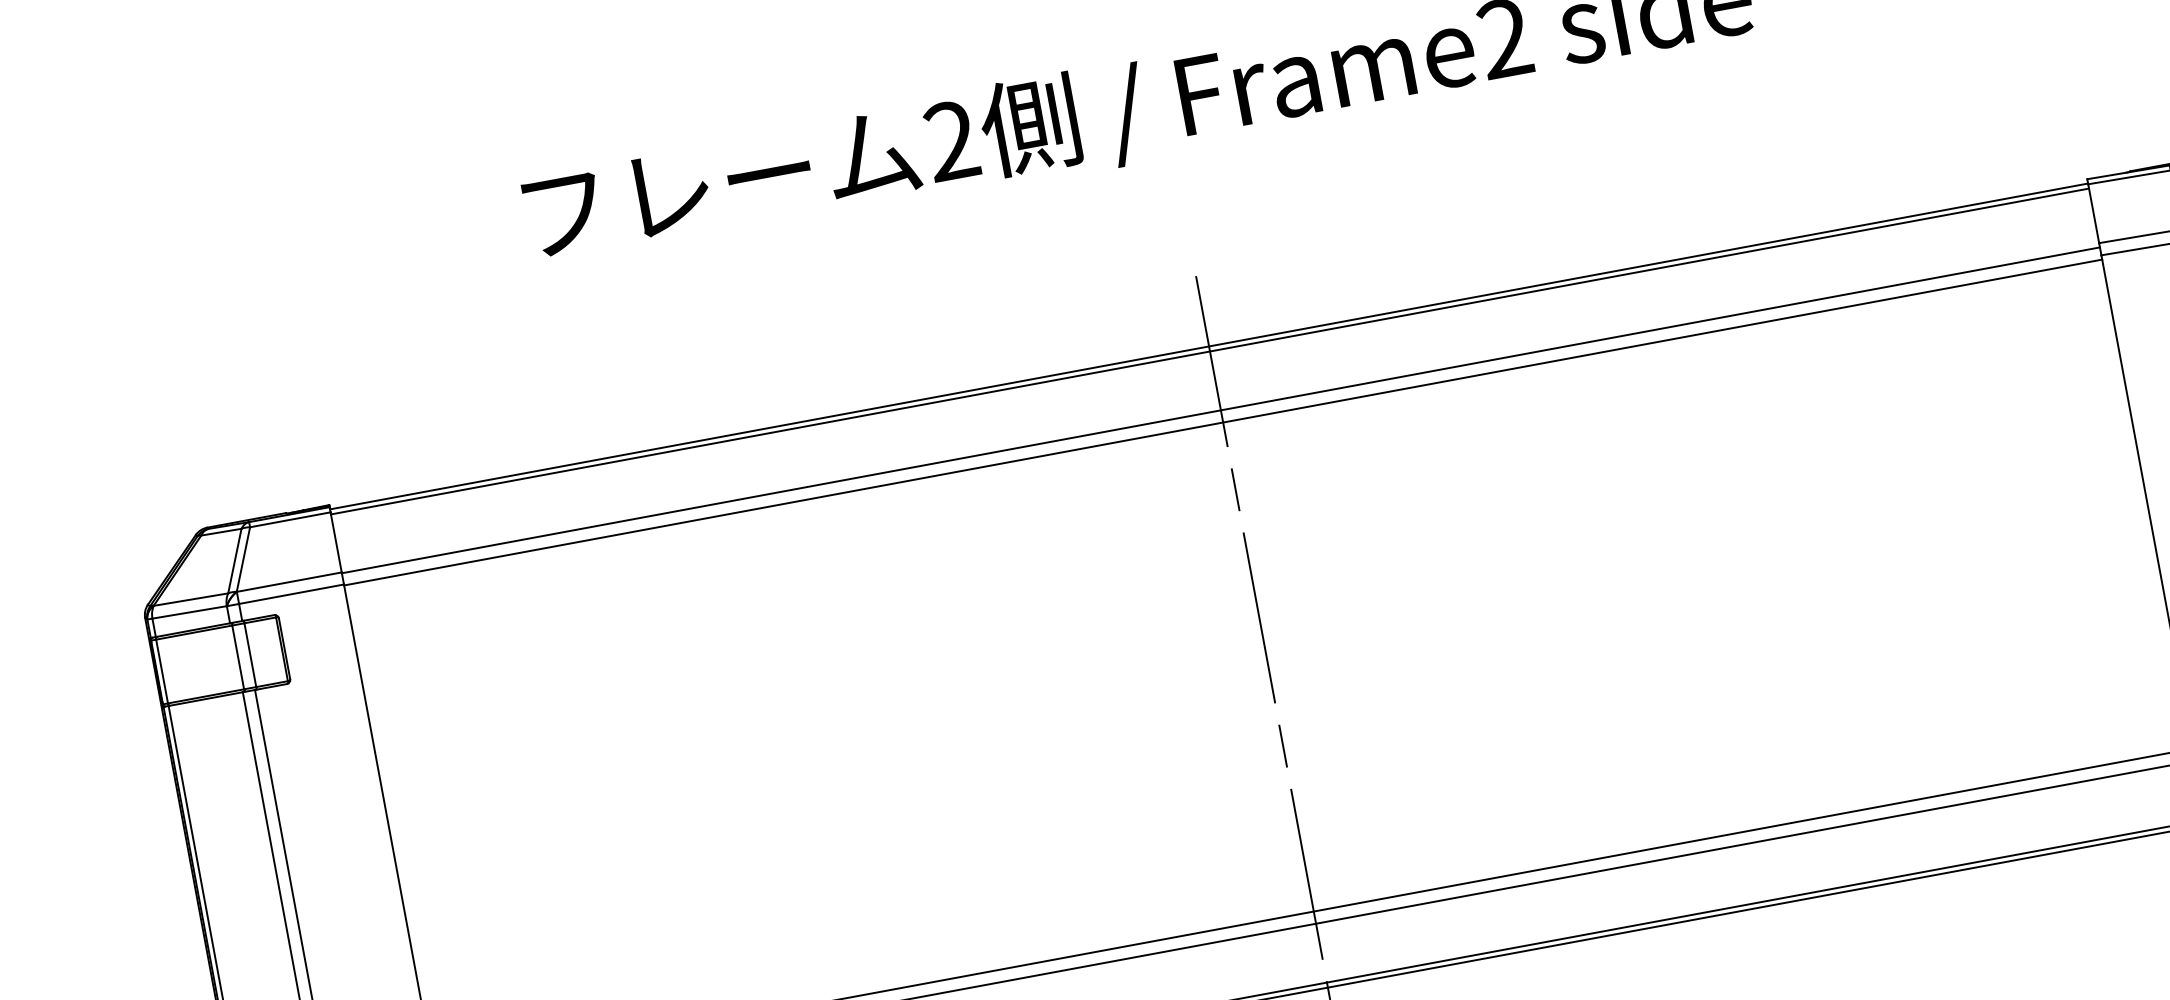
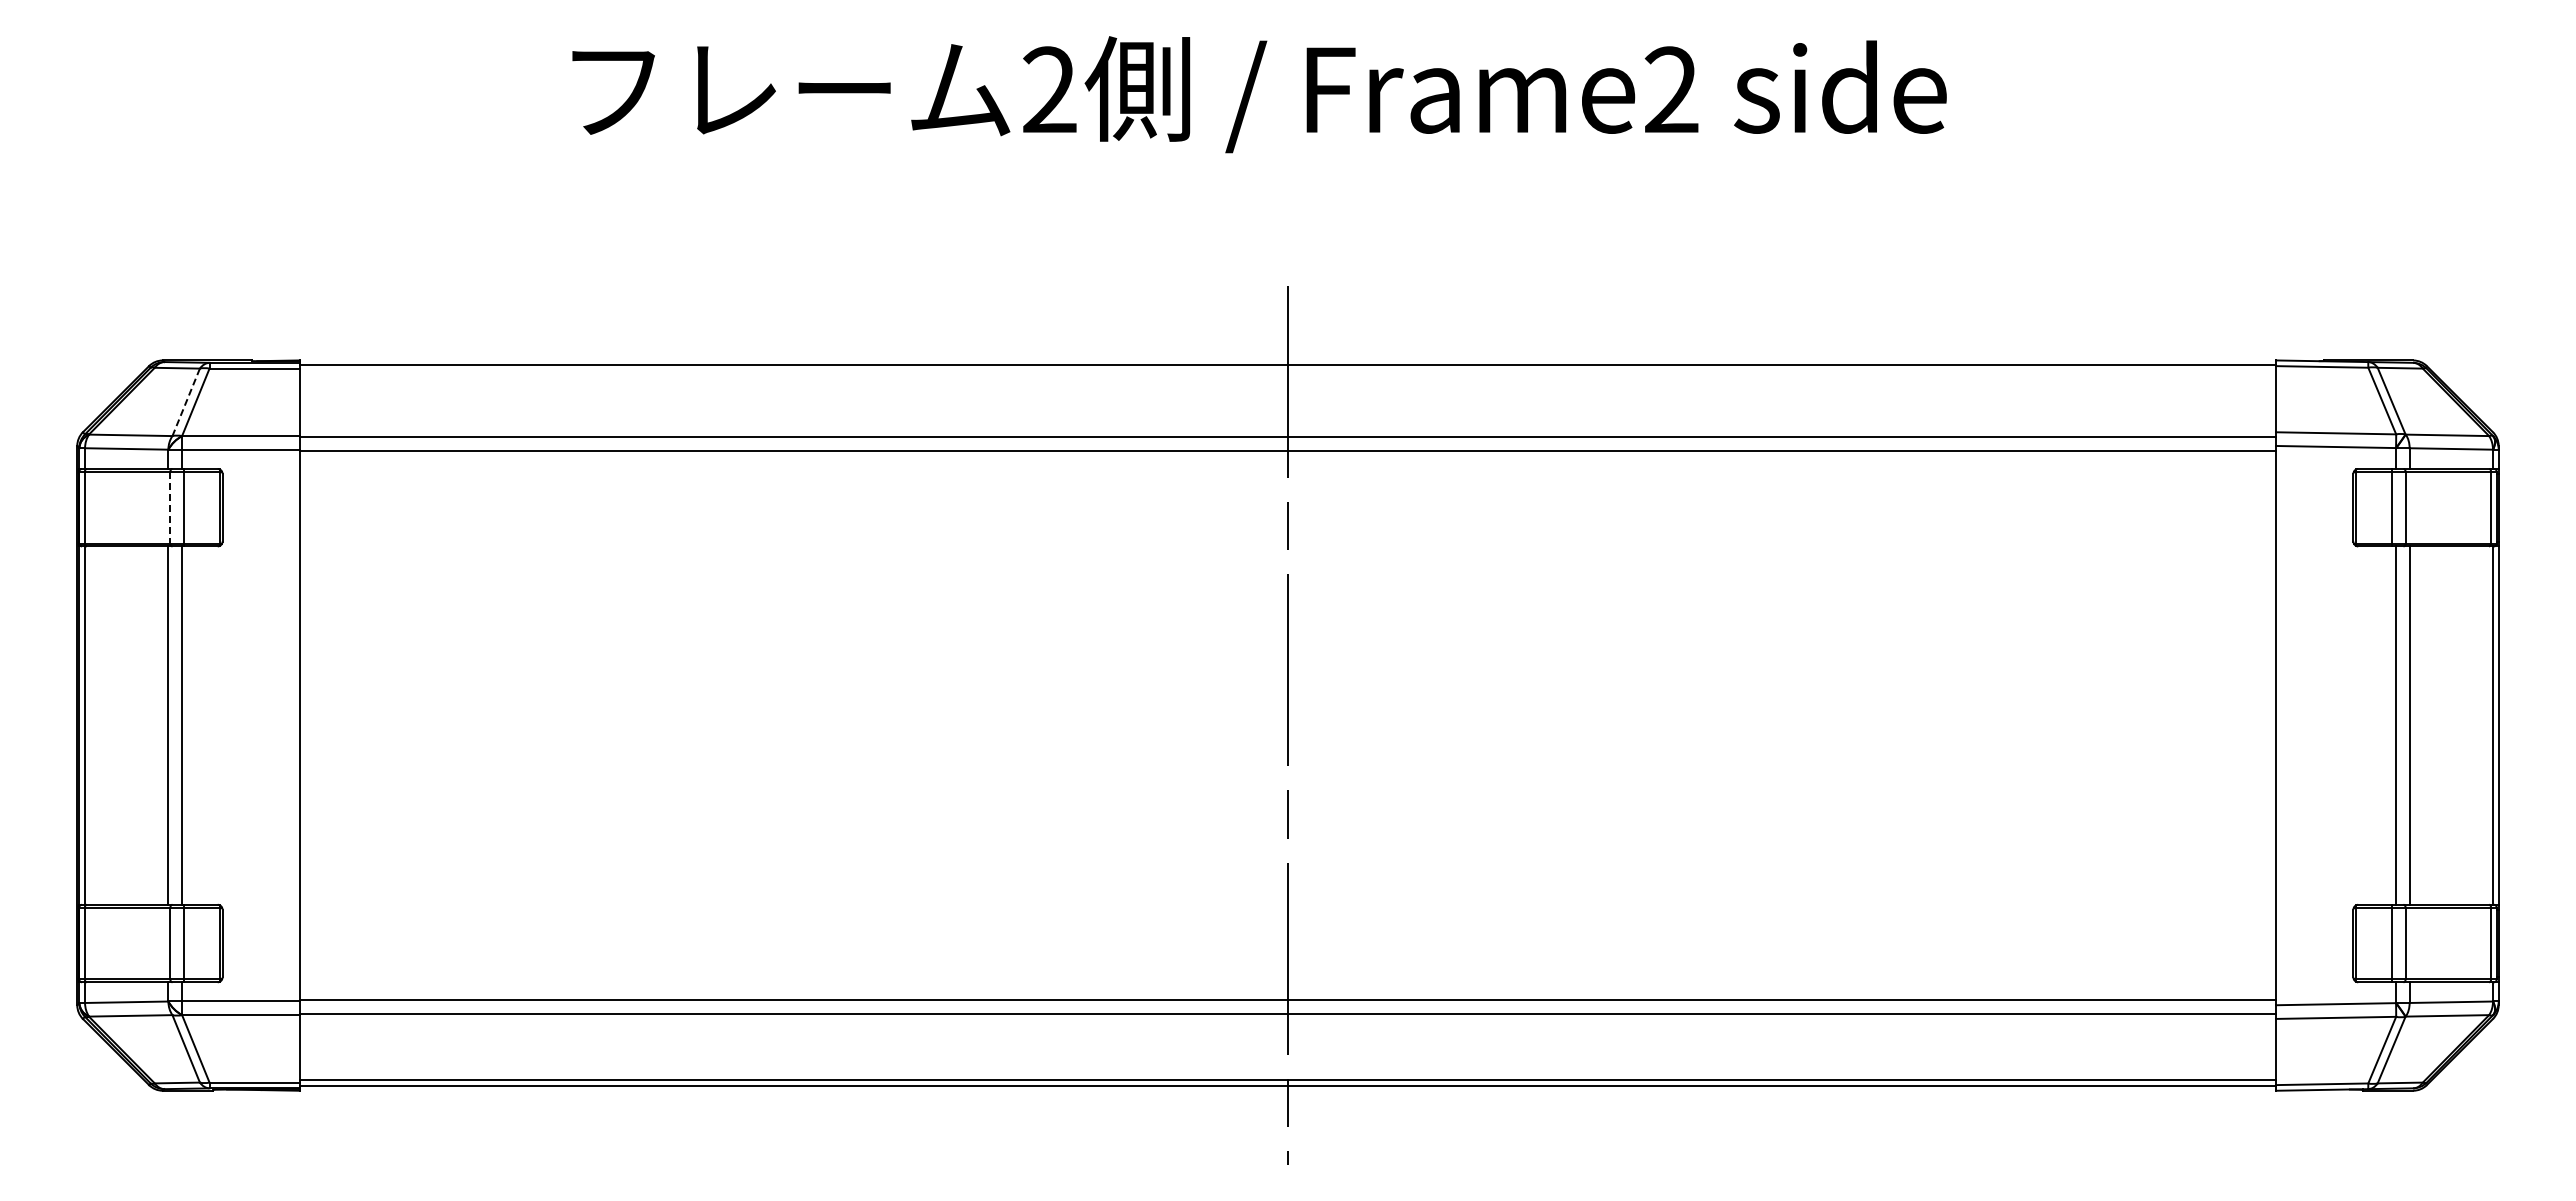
line: (1209, 351) -> (1287, 370), removed
line: (235, 561) -> (186, 402), solid -> dashed
line: (238, 657) -> (170, 507), solid -> dashed

